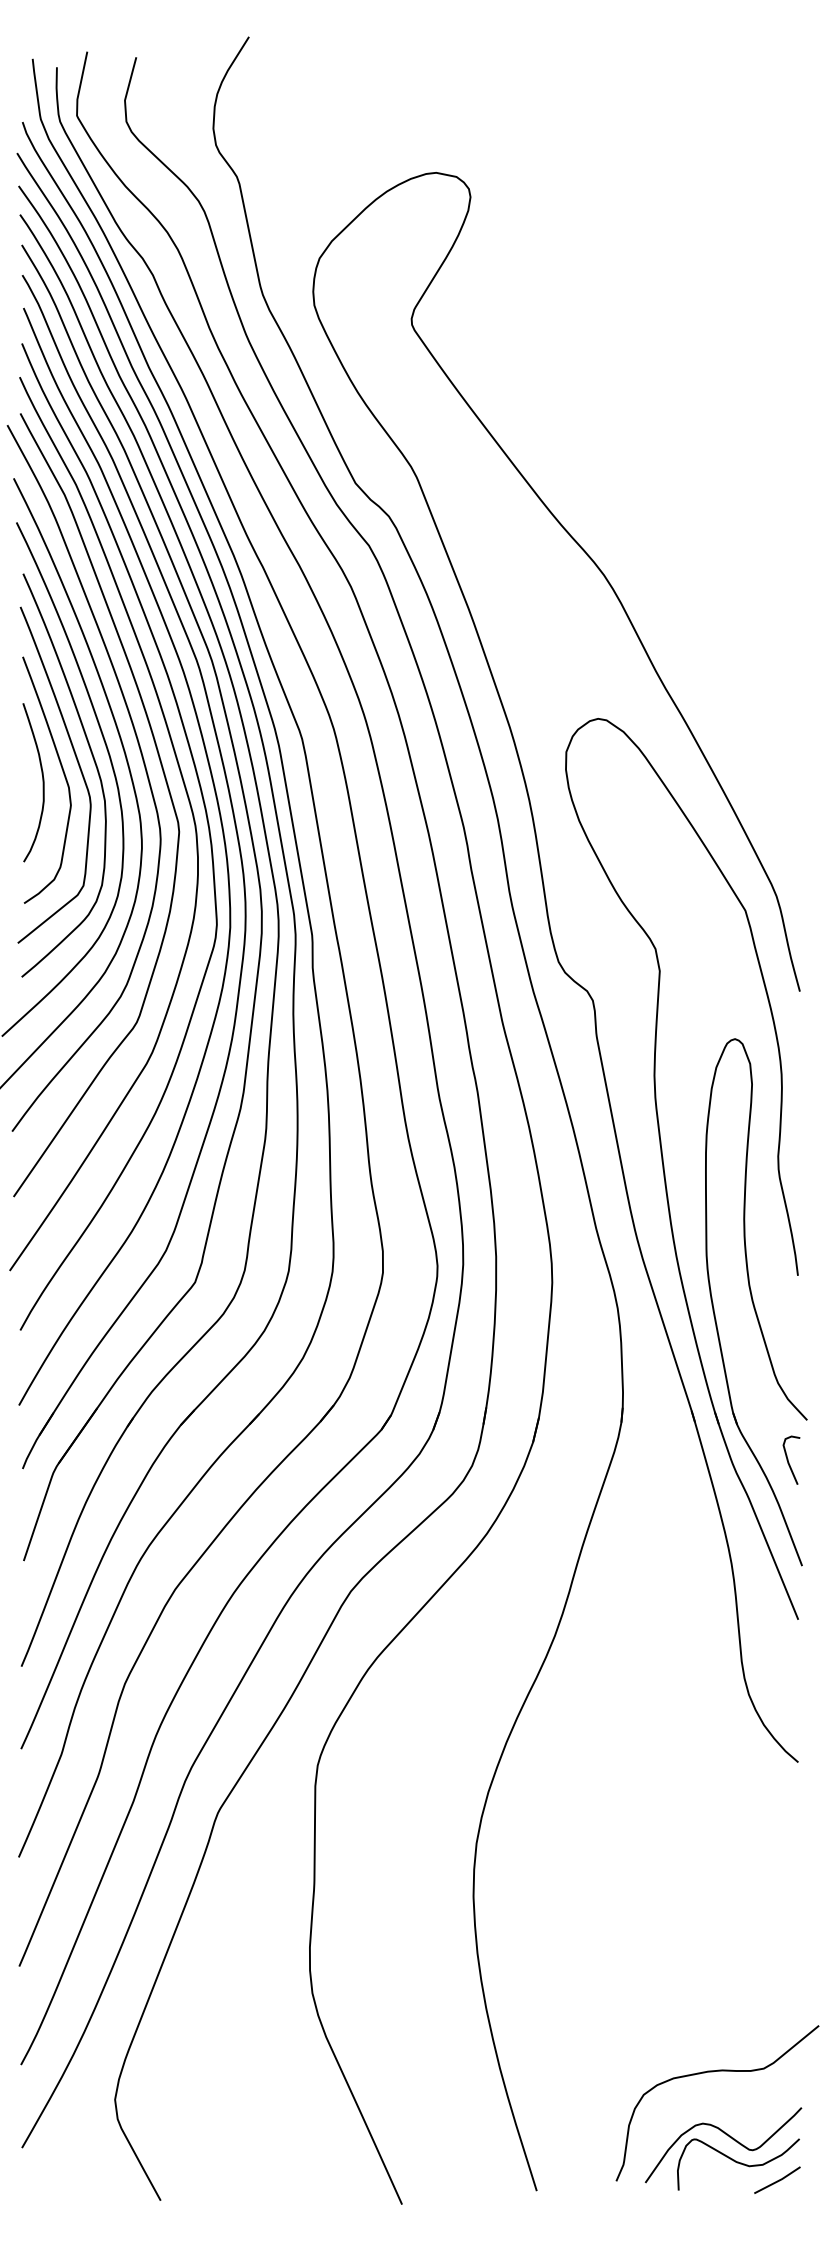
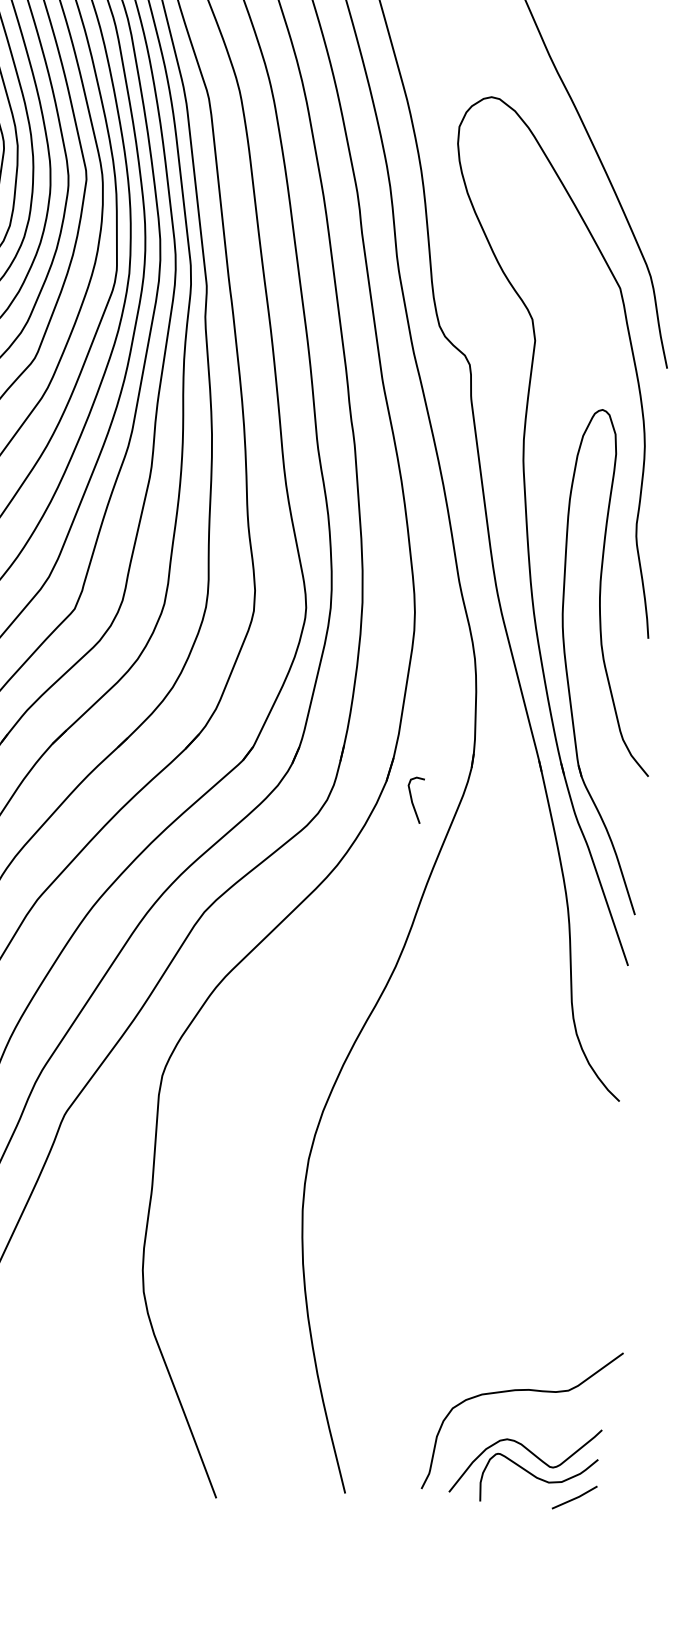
curve: (788, 1459) -> (412, 799), moved

